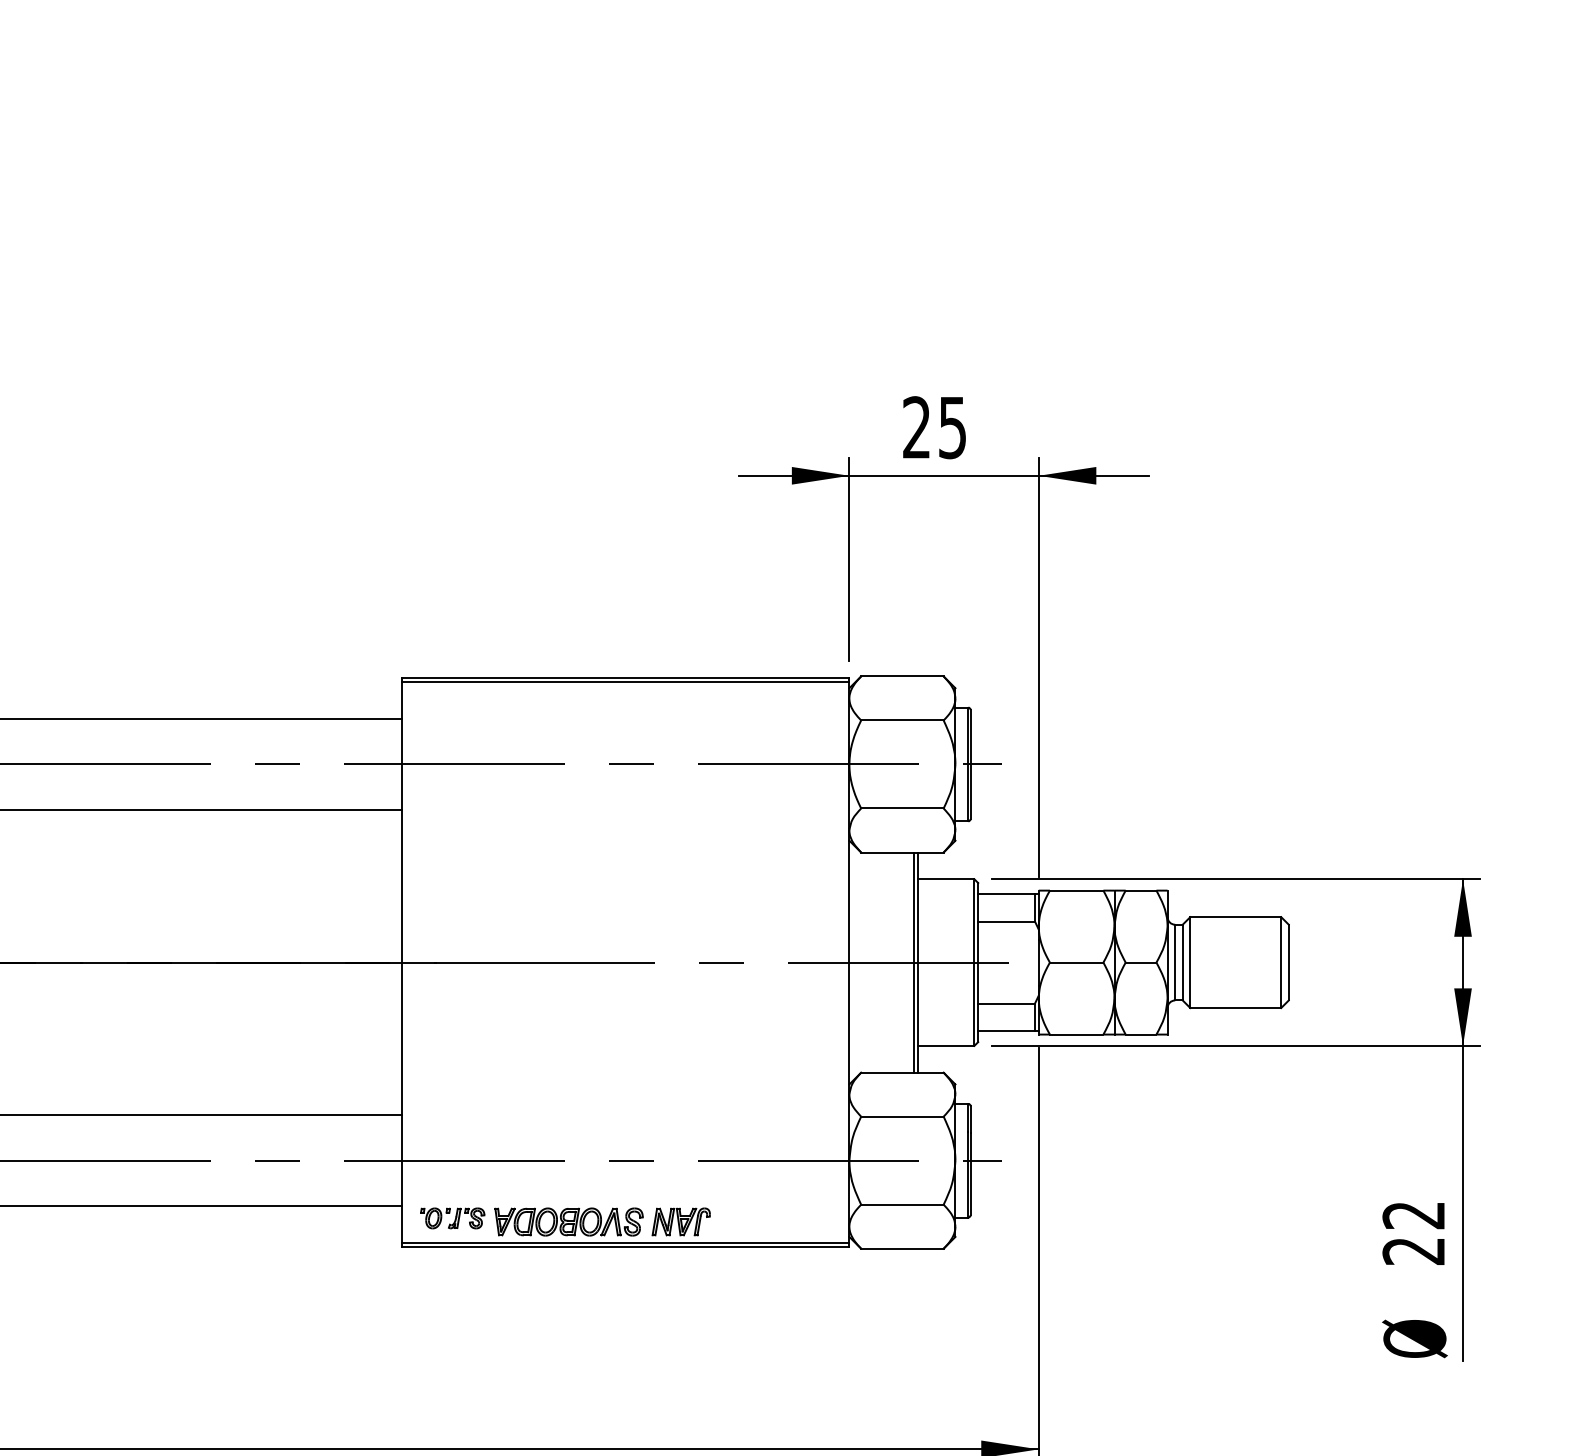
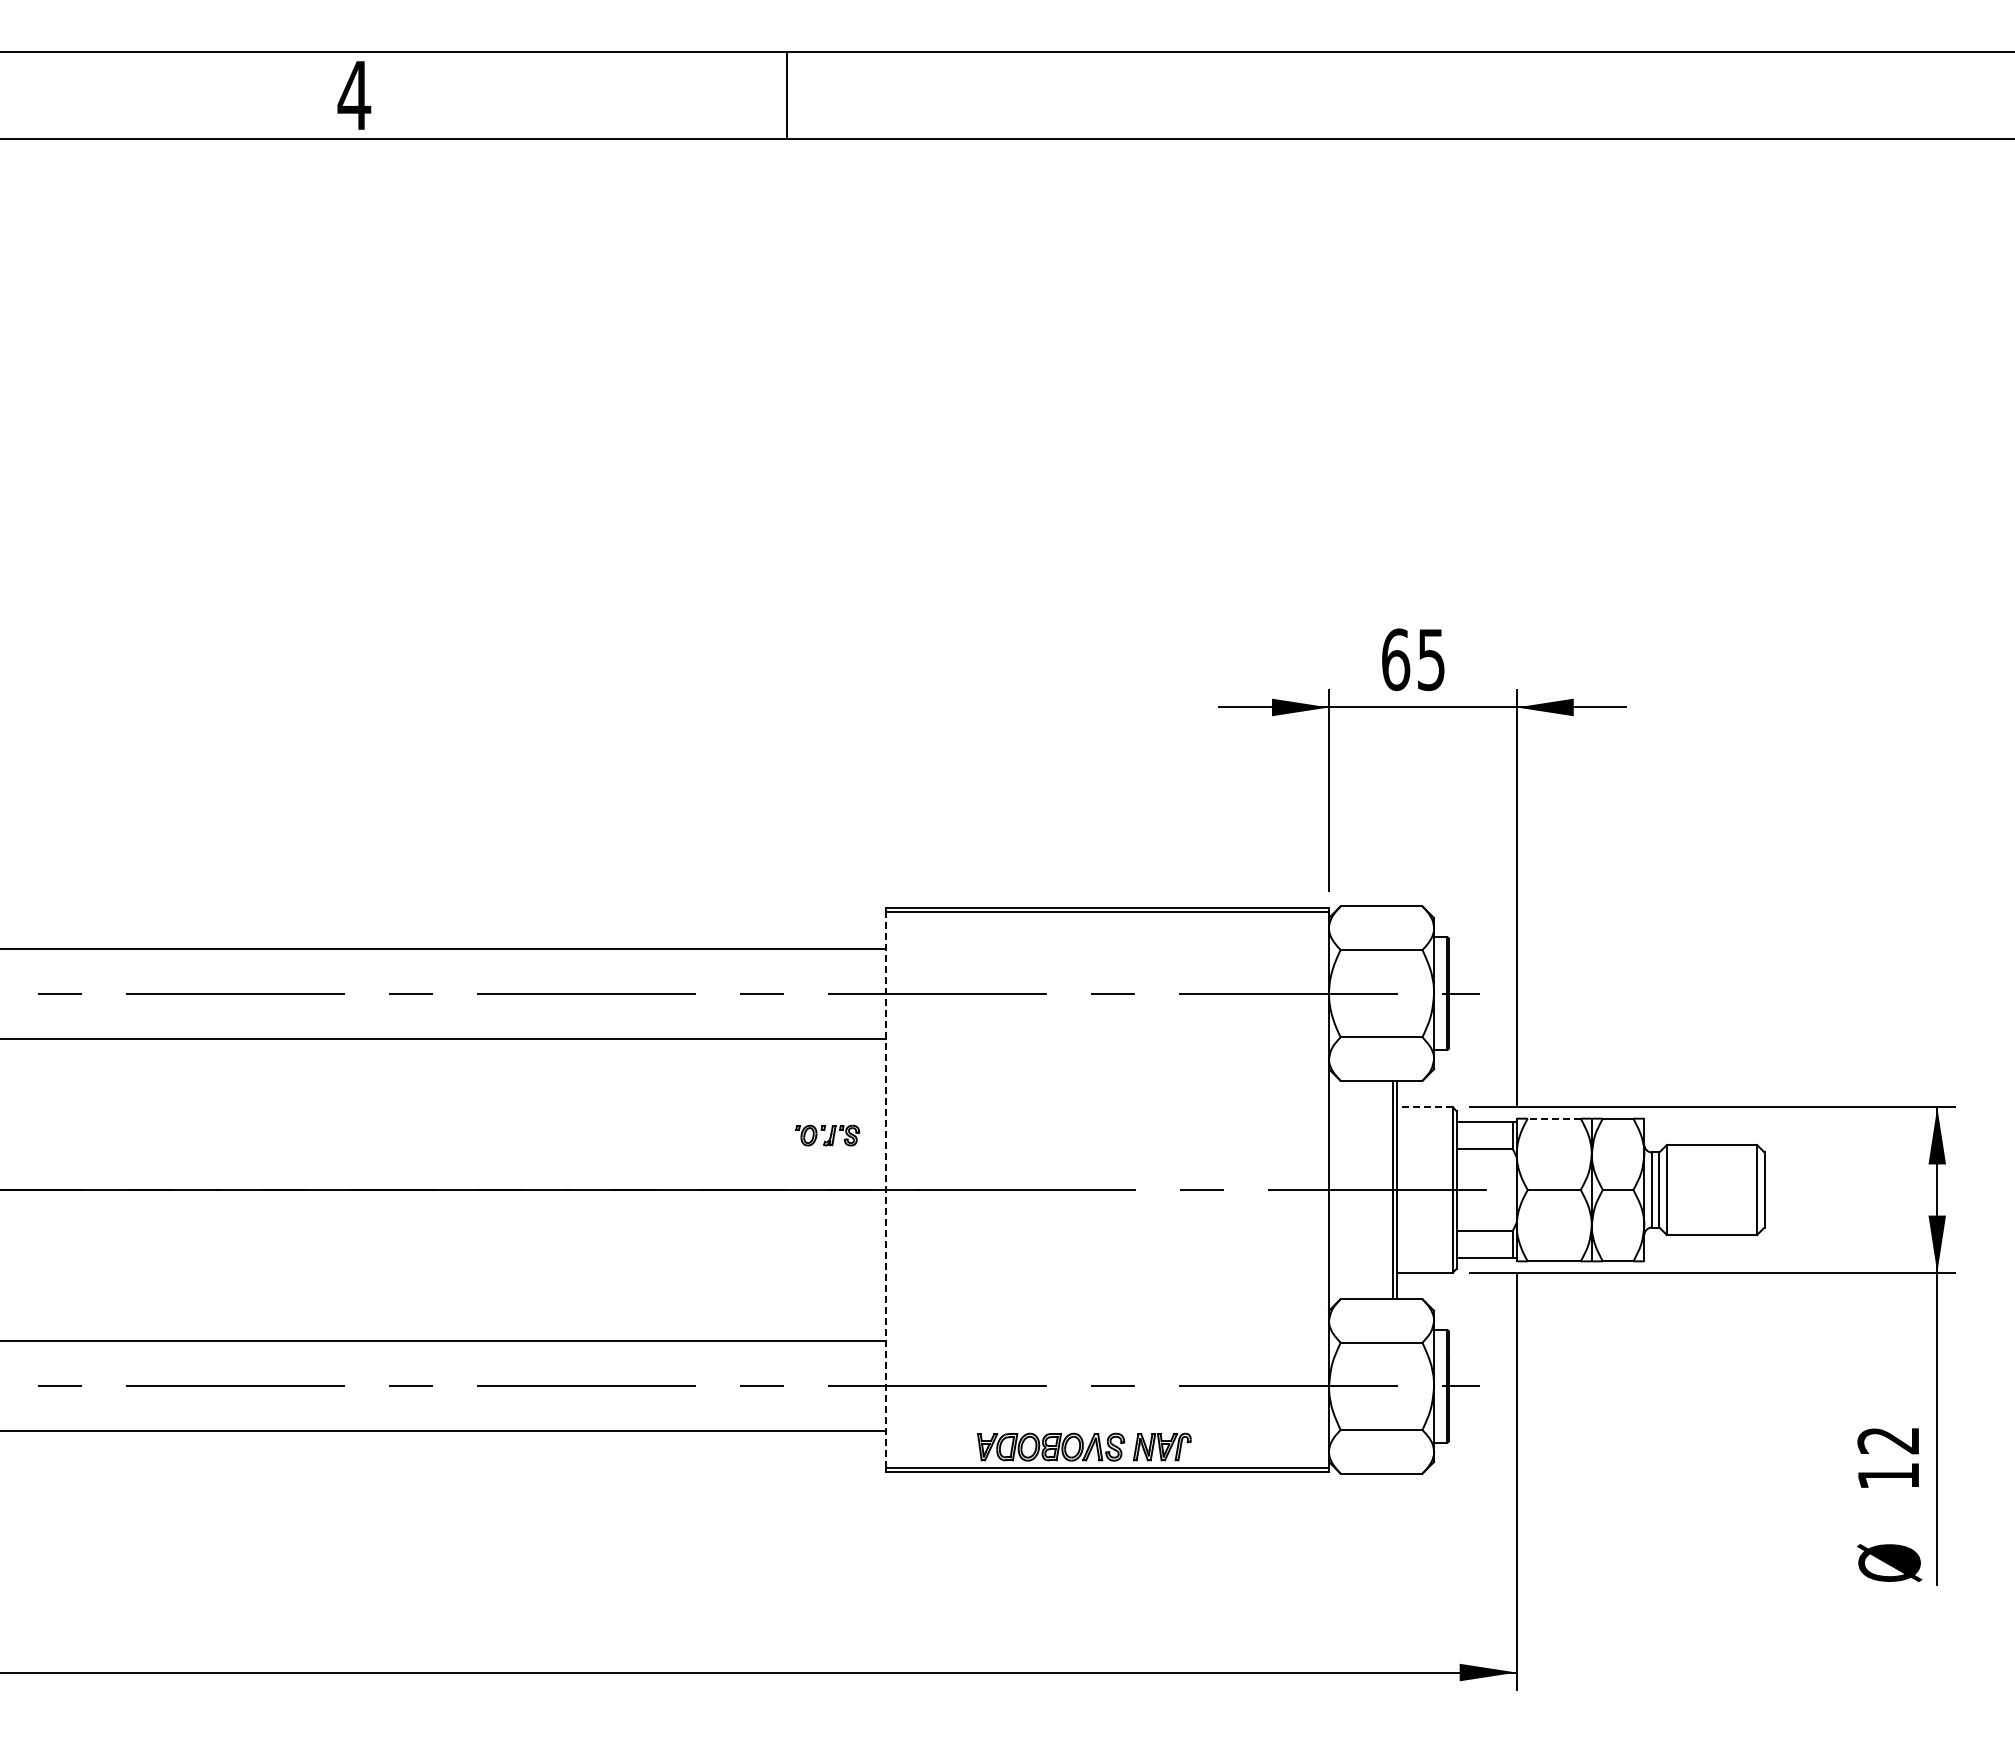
text: (917, 427) -> (1396, 659), 25 -> 65
line: (945, 879) -> (1424, 1107), solid -> dashed
line: (1076, 890) -> (1554, 1118), solid -> dashed
line: (402, 963) -> (885, 1190), solid -> dashed
part: (452, 1218) -> (827, 1135), moved
text: (1412, 1251) -> (1887, 1476), 22 -> 12

